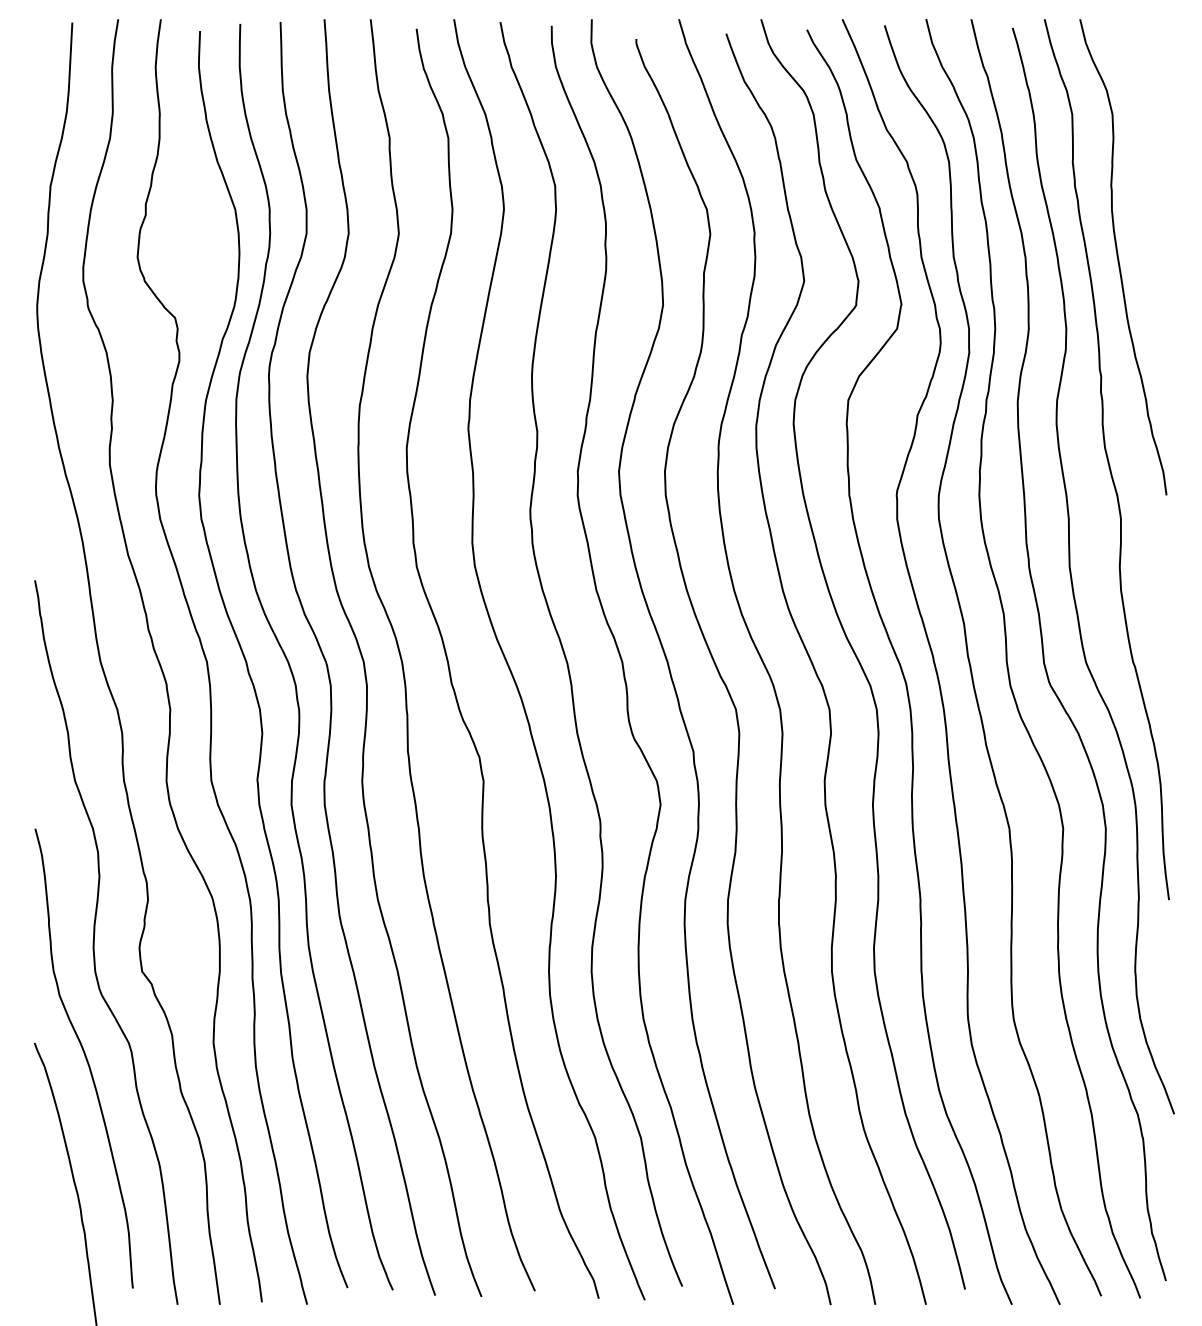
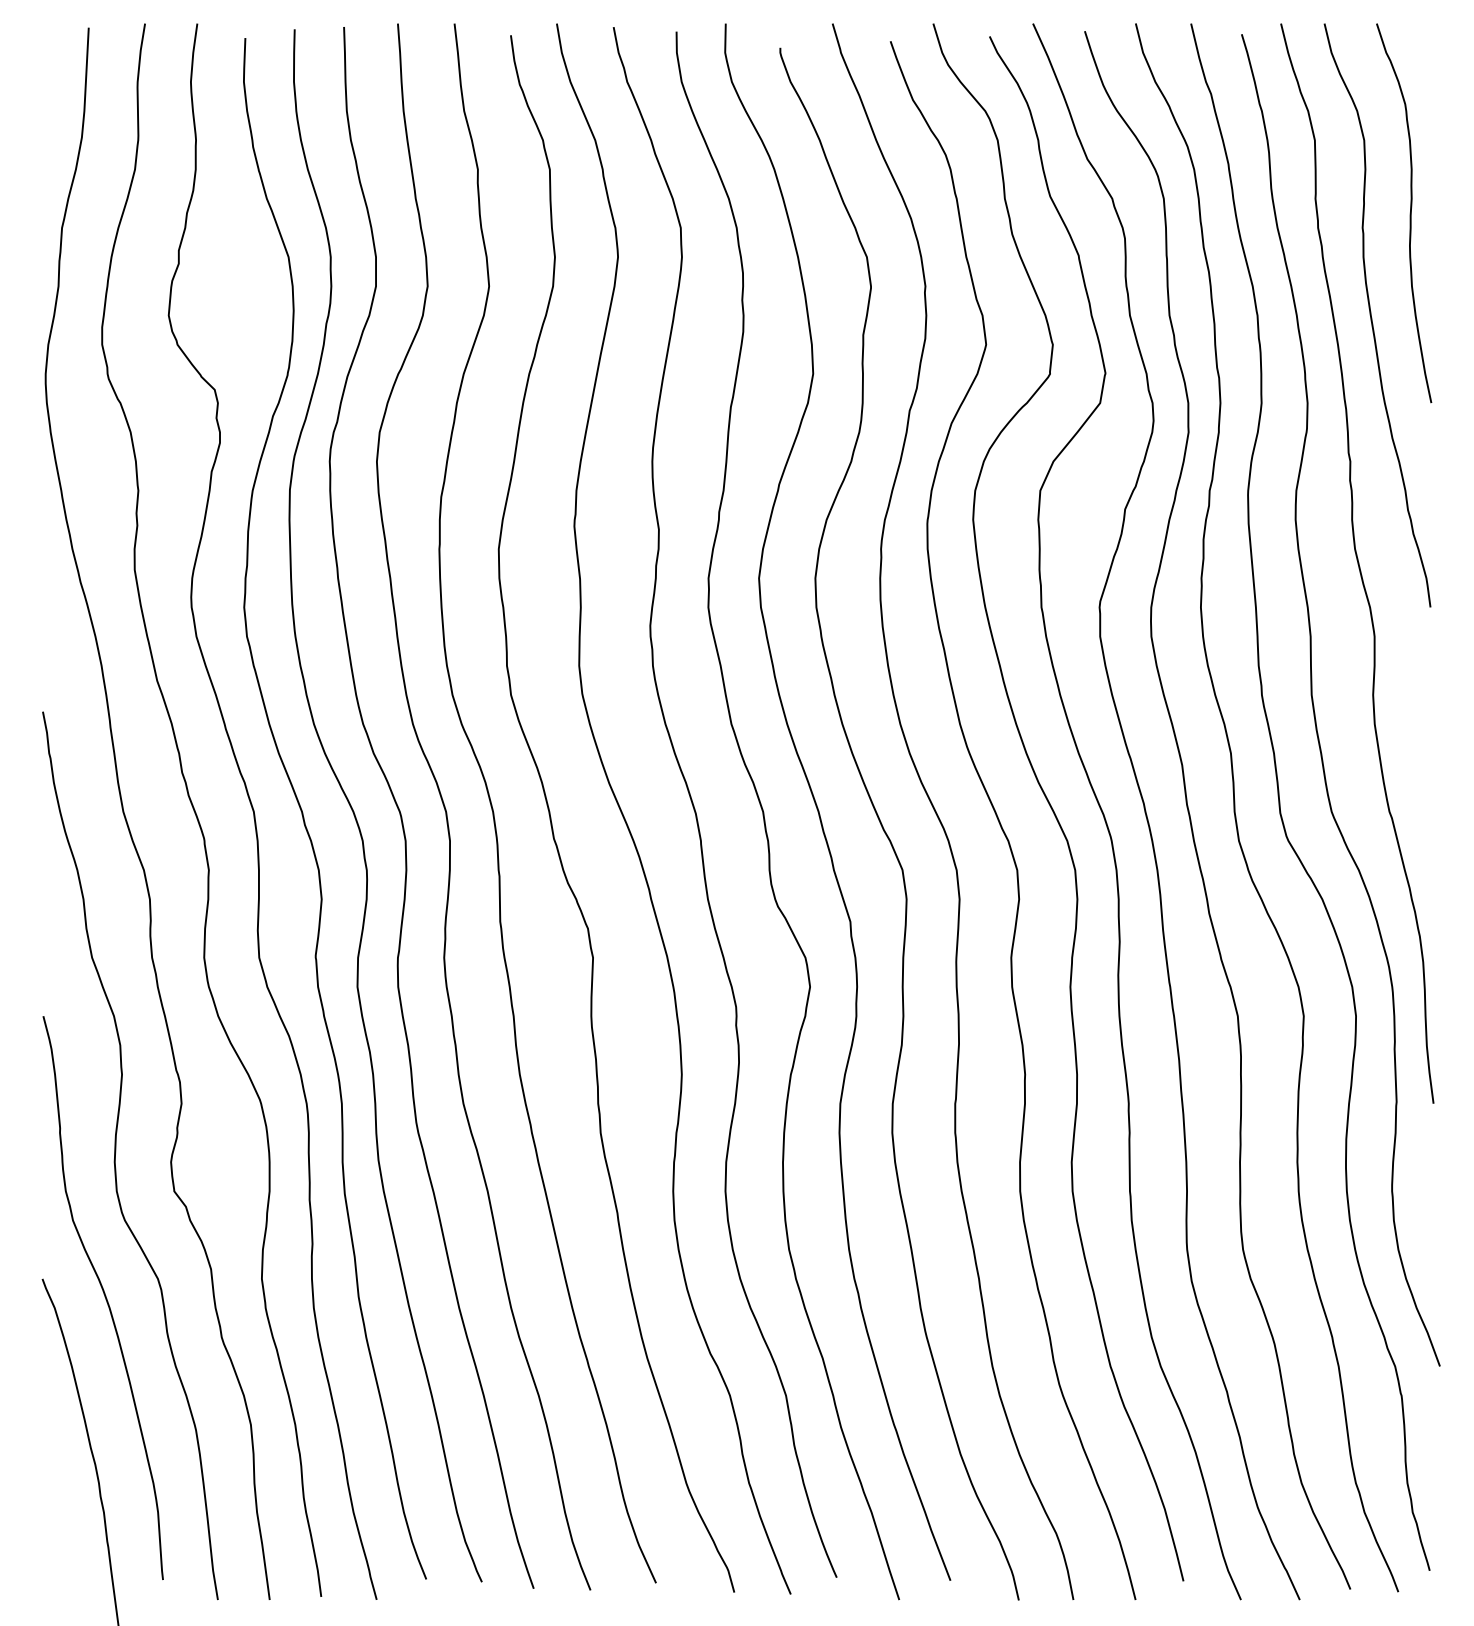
curve: (1149, 174) -> (1409, 213), added

